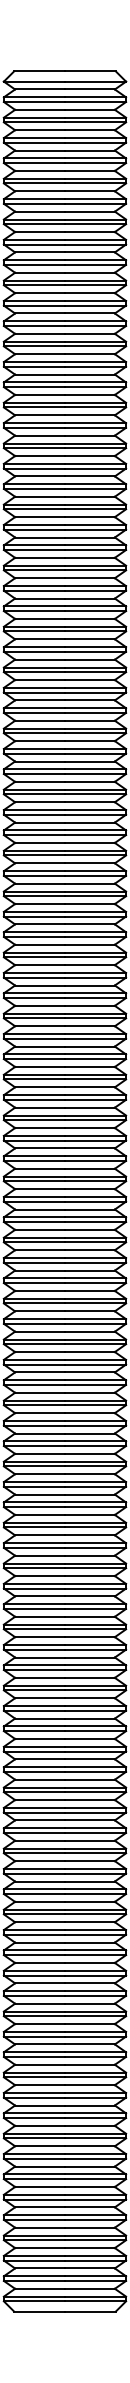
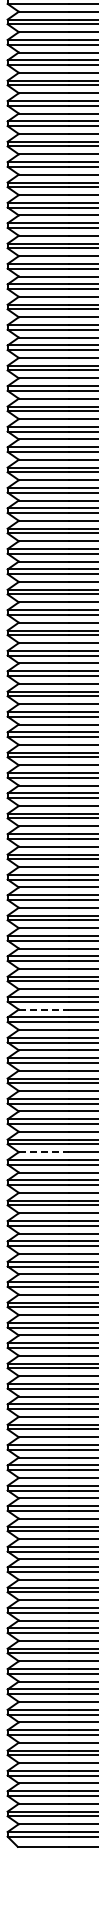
line: (40, 1474) -> (44, 1009), solid -> dashed
line: (40, 1616) -> (44, 1151), solid -> dashed

